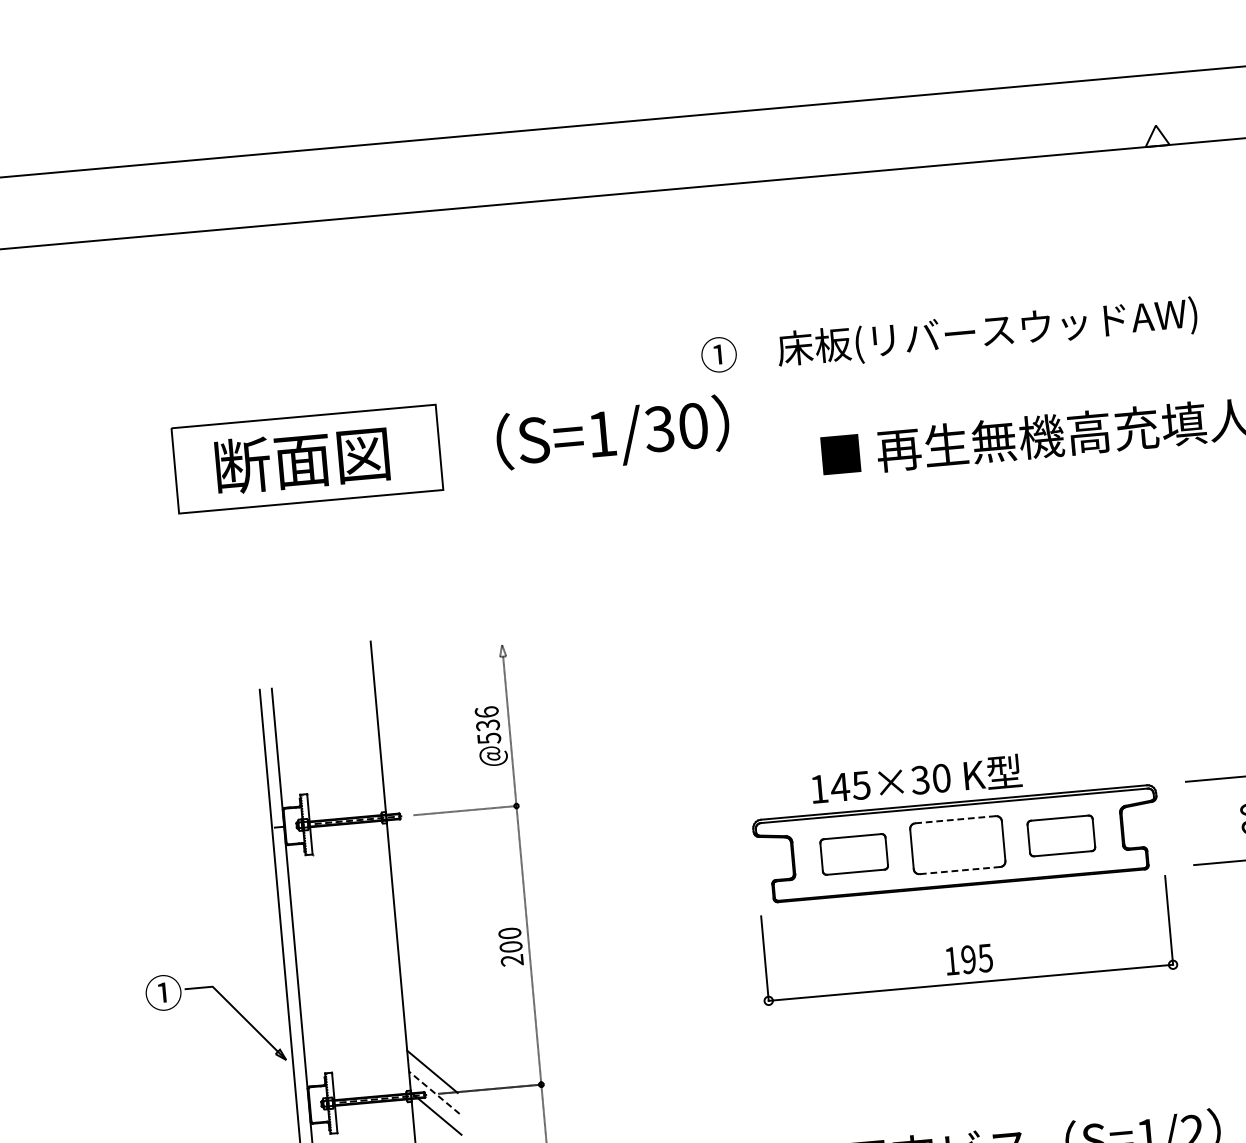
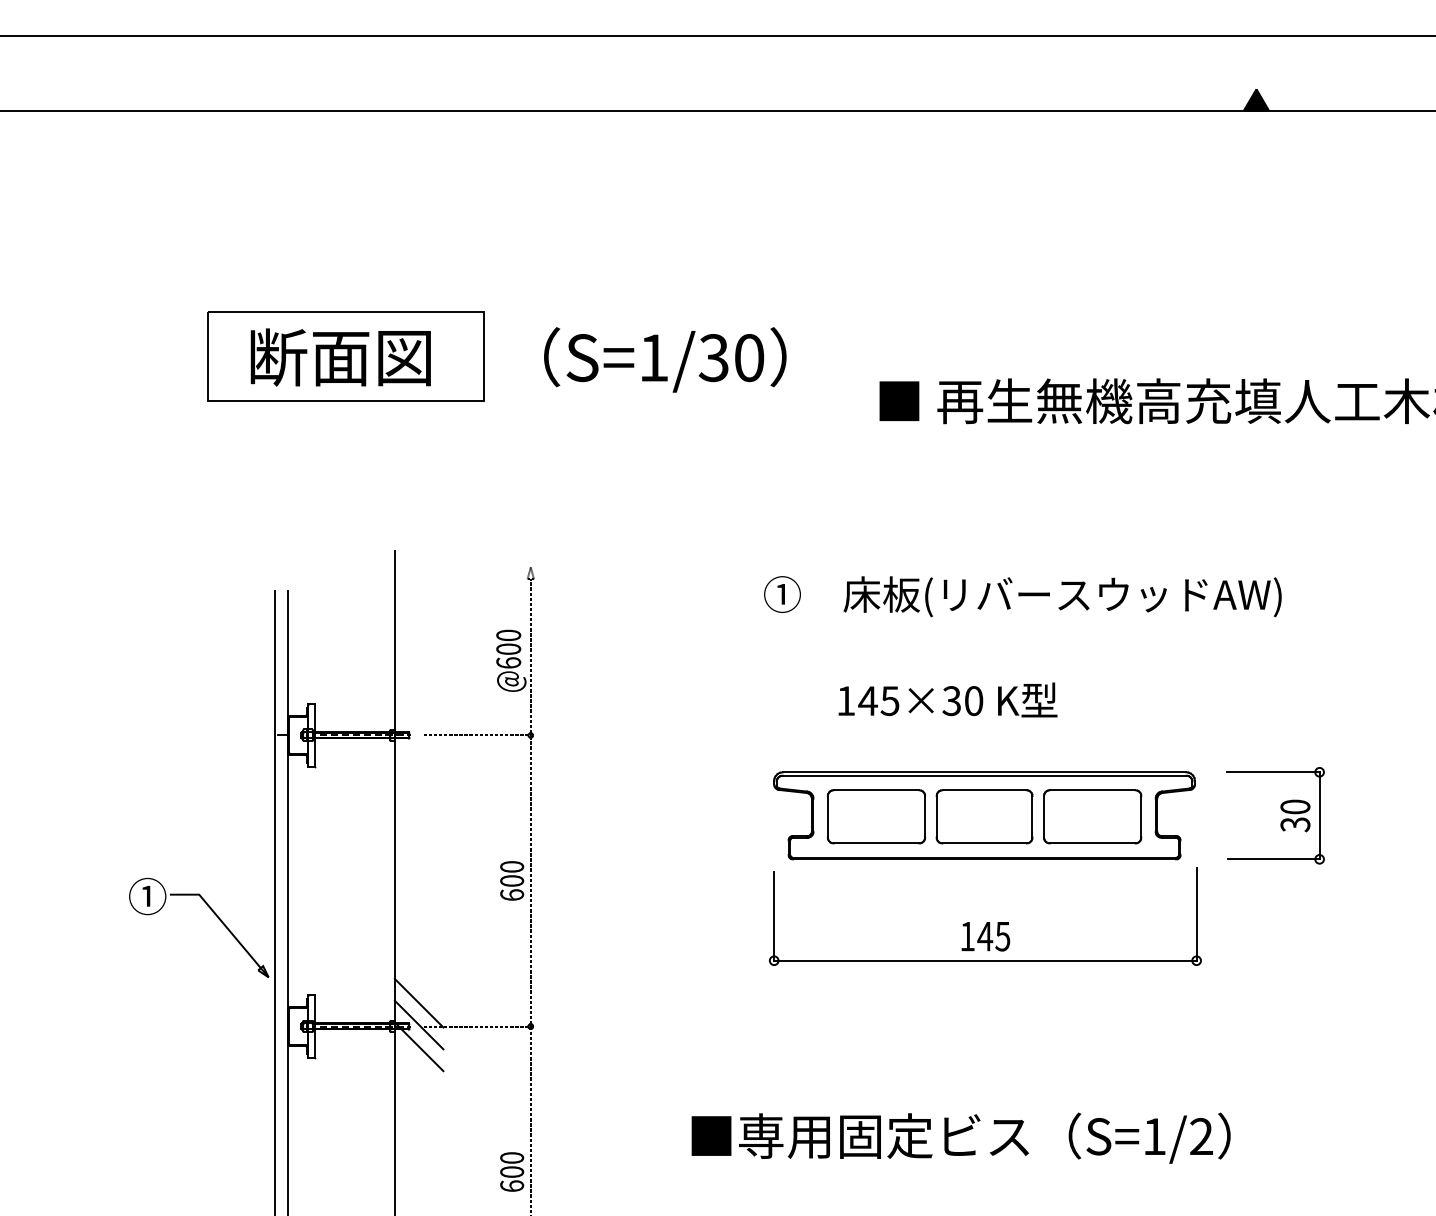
fill: (1155, 135) -> (1255, 99), added
text: (948, 336) -> (1022, 596), moved
text: (487, 724) -> (508, 648), @536 -> @600
text: (916, 779) -> (947, 699), moved
line: (956, 819) -> (985, 790), dashed -> solid
part: (1061, 835) -> (1092, 816), size x1.43
part: (853, 854) -> (875, 816), size x1.43
line: (960, 870) -> (984, 843), dashed -> solid
text: (512, 959) -> (512, 894), 200 -> 600
text: (968, 959) -> (985, 936), 195 -> 145
line: (433, 1092) -> (418, 1024), dashed -> solid

